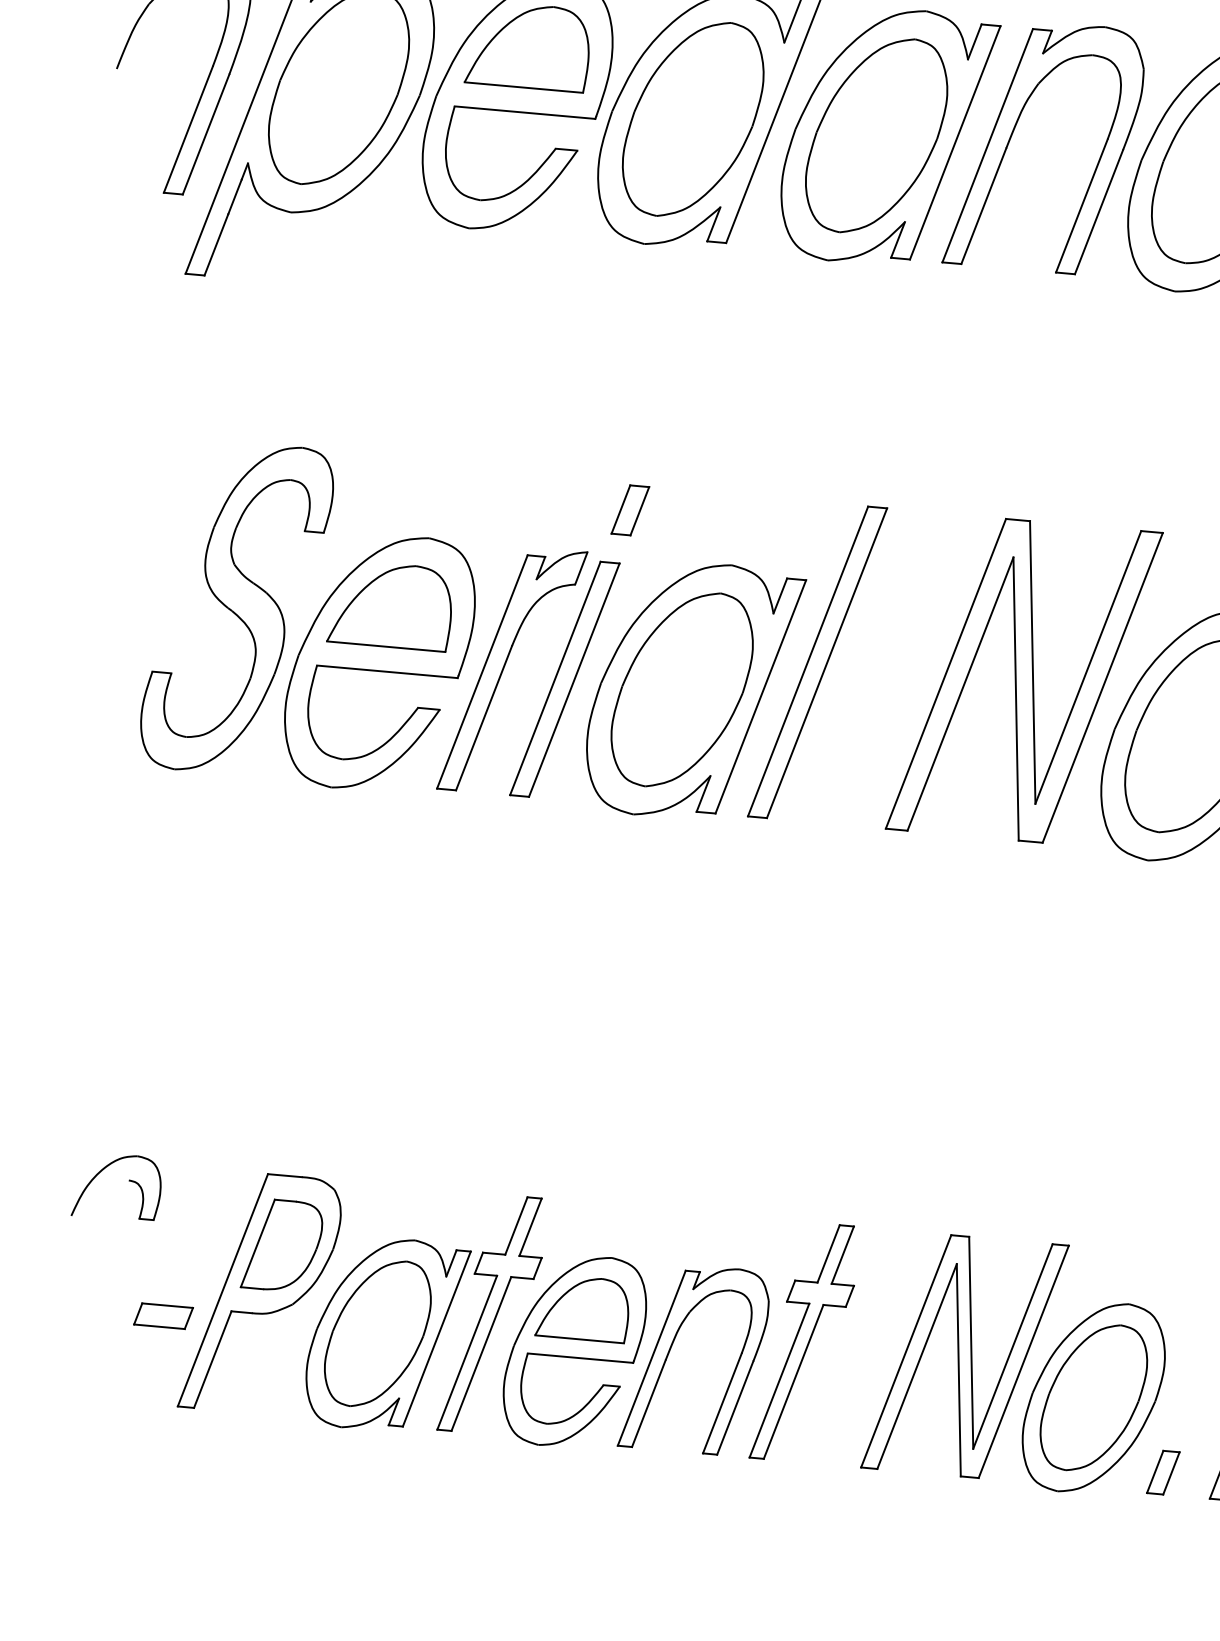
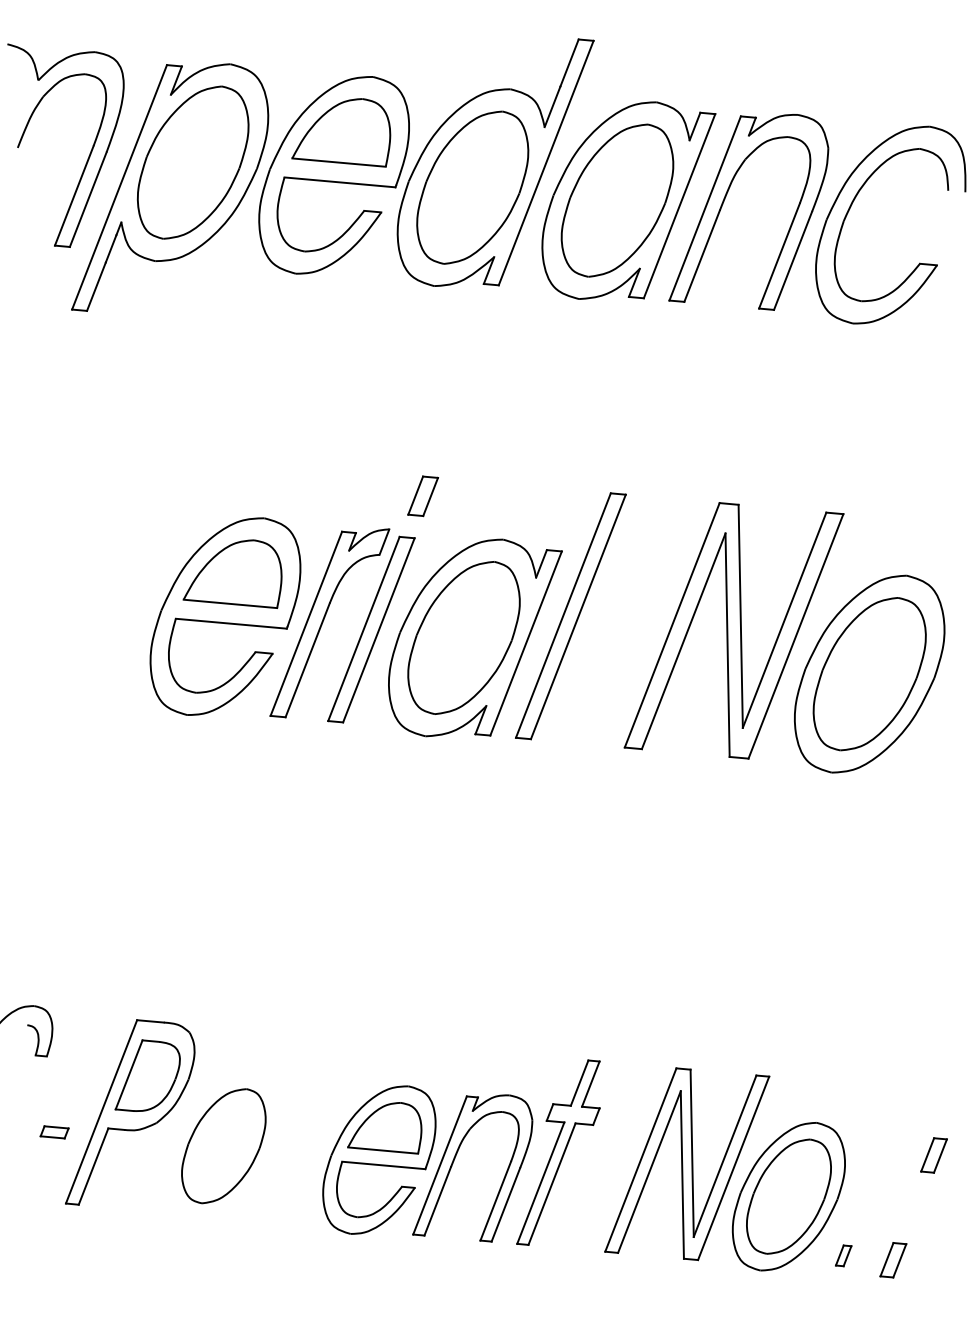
part: (236, 608) -> (112, 573), removed
part: (424, 1313) -> (260, 1130), removed
part: (163, 1316) -> (54, 1132), size x0.6
part: (1162, 1472) -> (843, 1255), size x0.6

